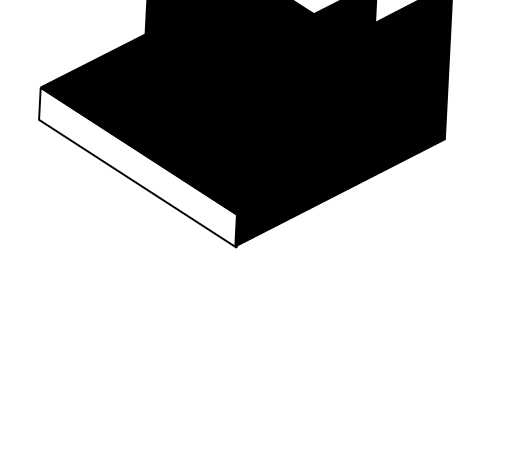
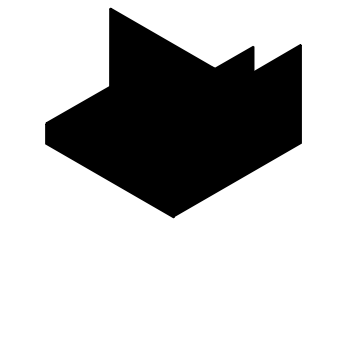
fill: (137, 167) -> (109, 170), added

